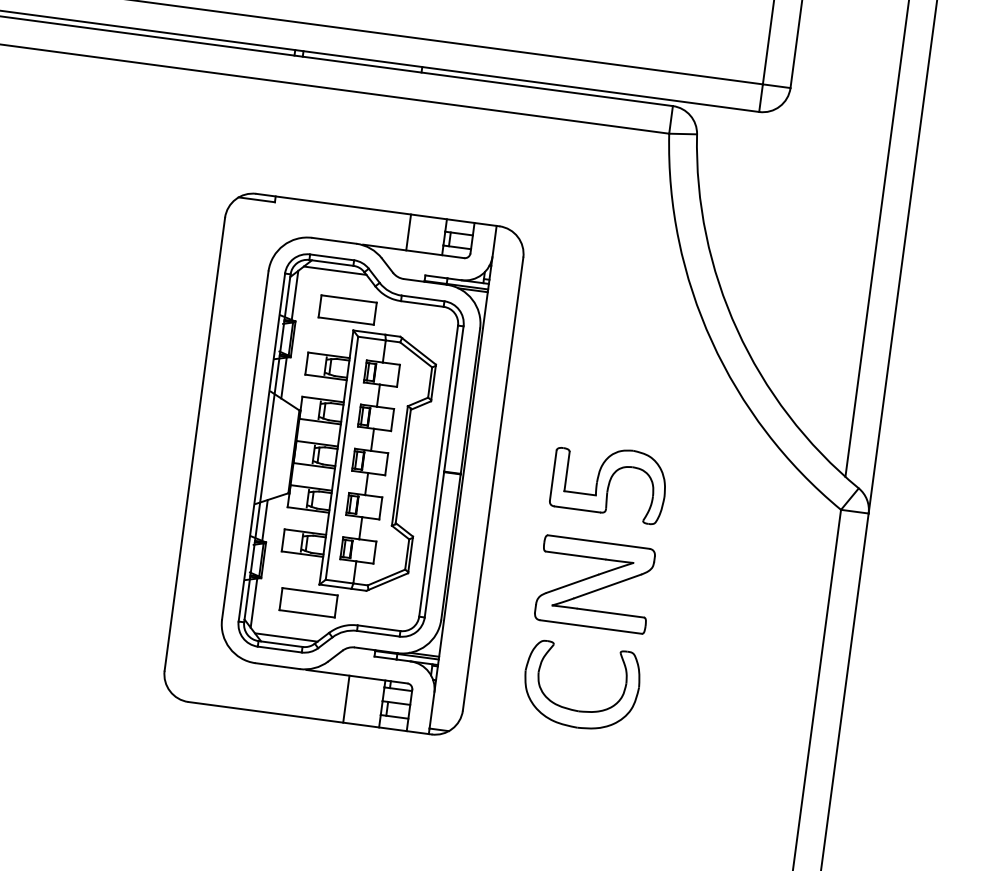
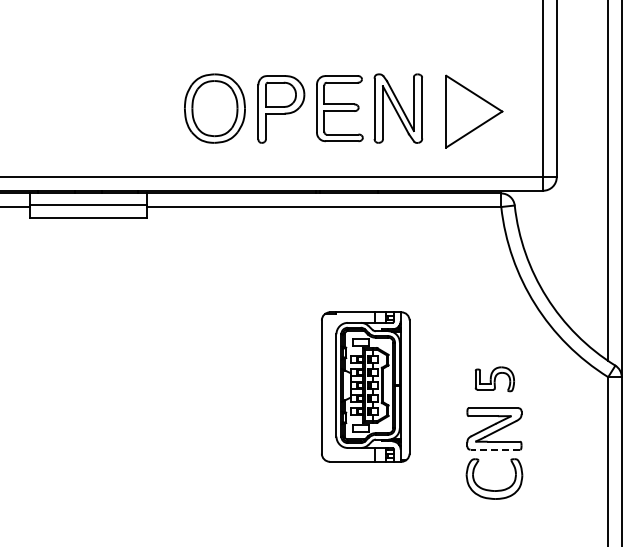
part: (343, 462) -> (365, 386), size x0.6
part: (608, 483) -> (494, 379), size x0.7
line: (591, 626) -> (495, 449), solid -> dashed

